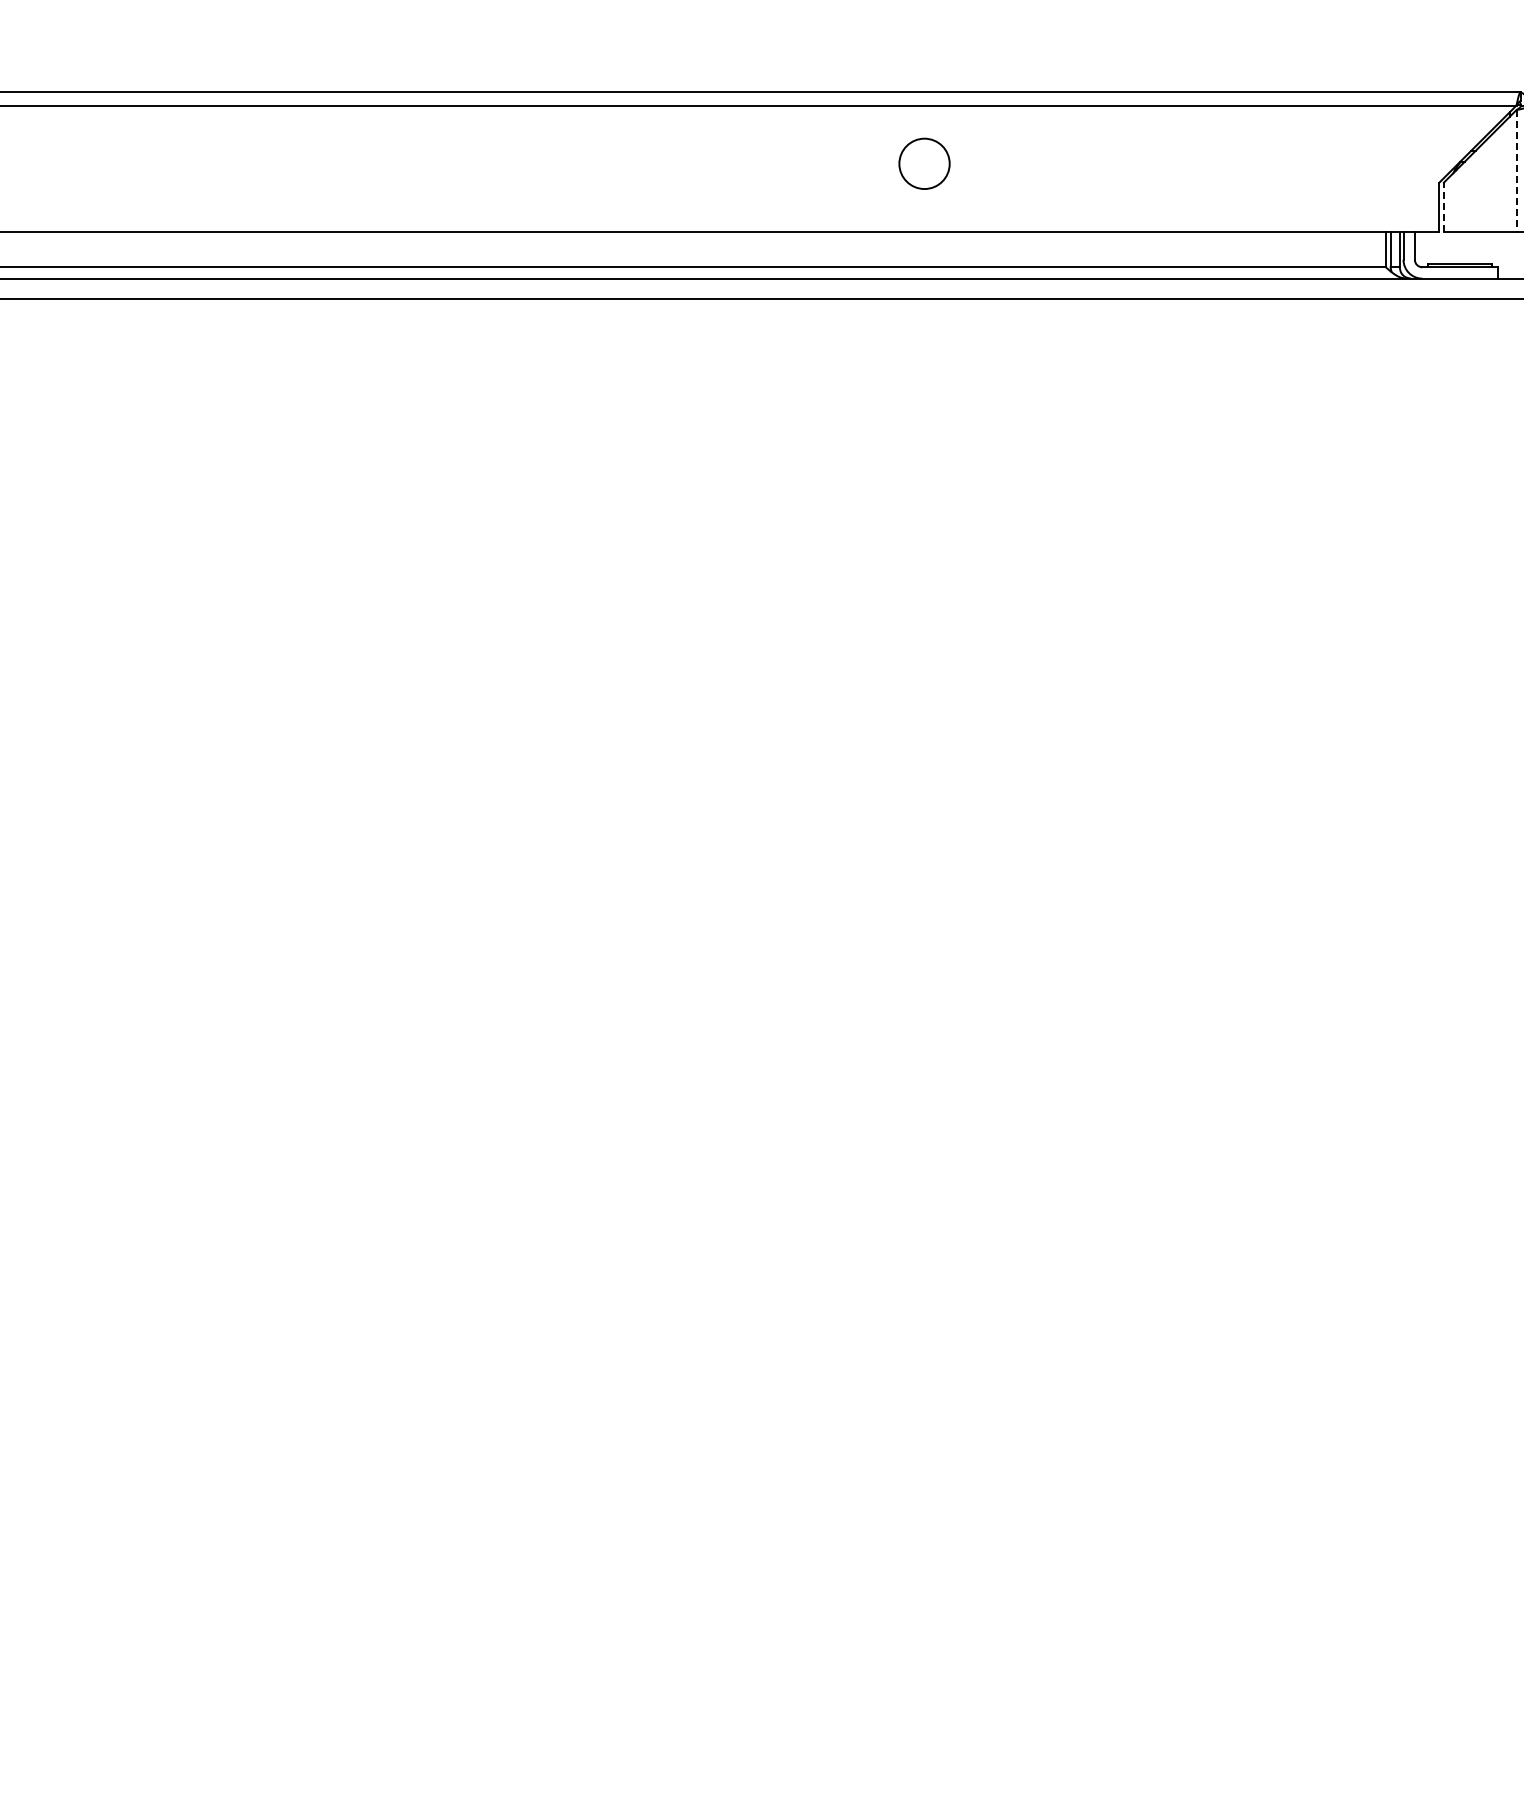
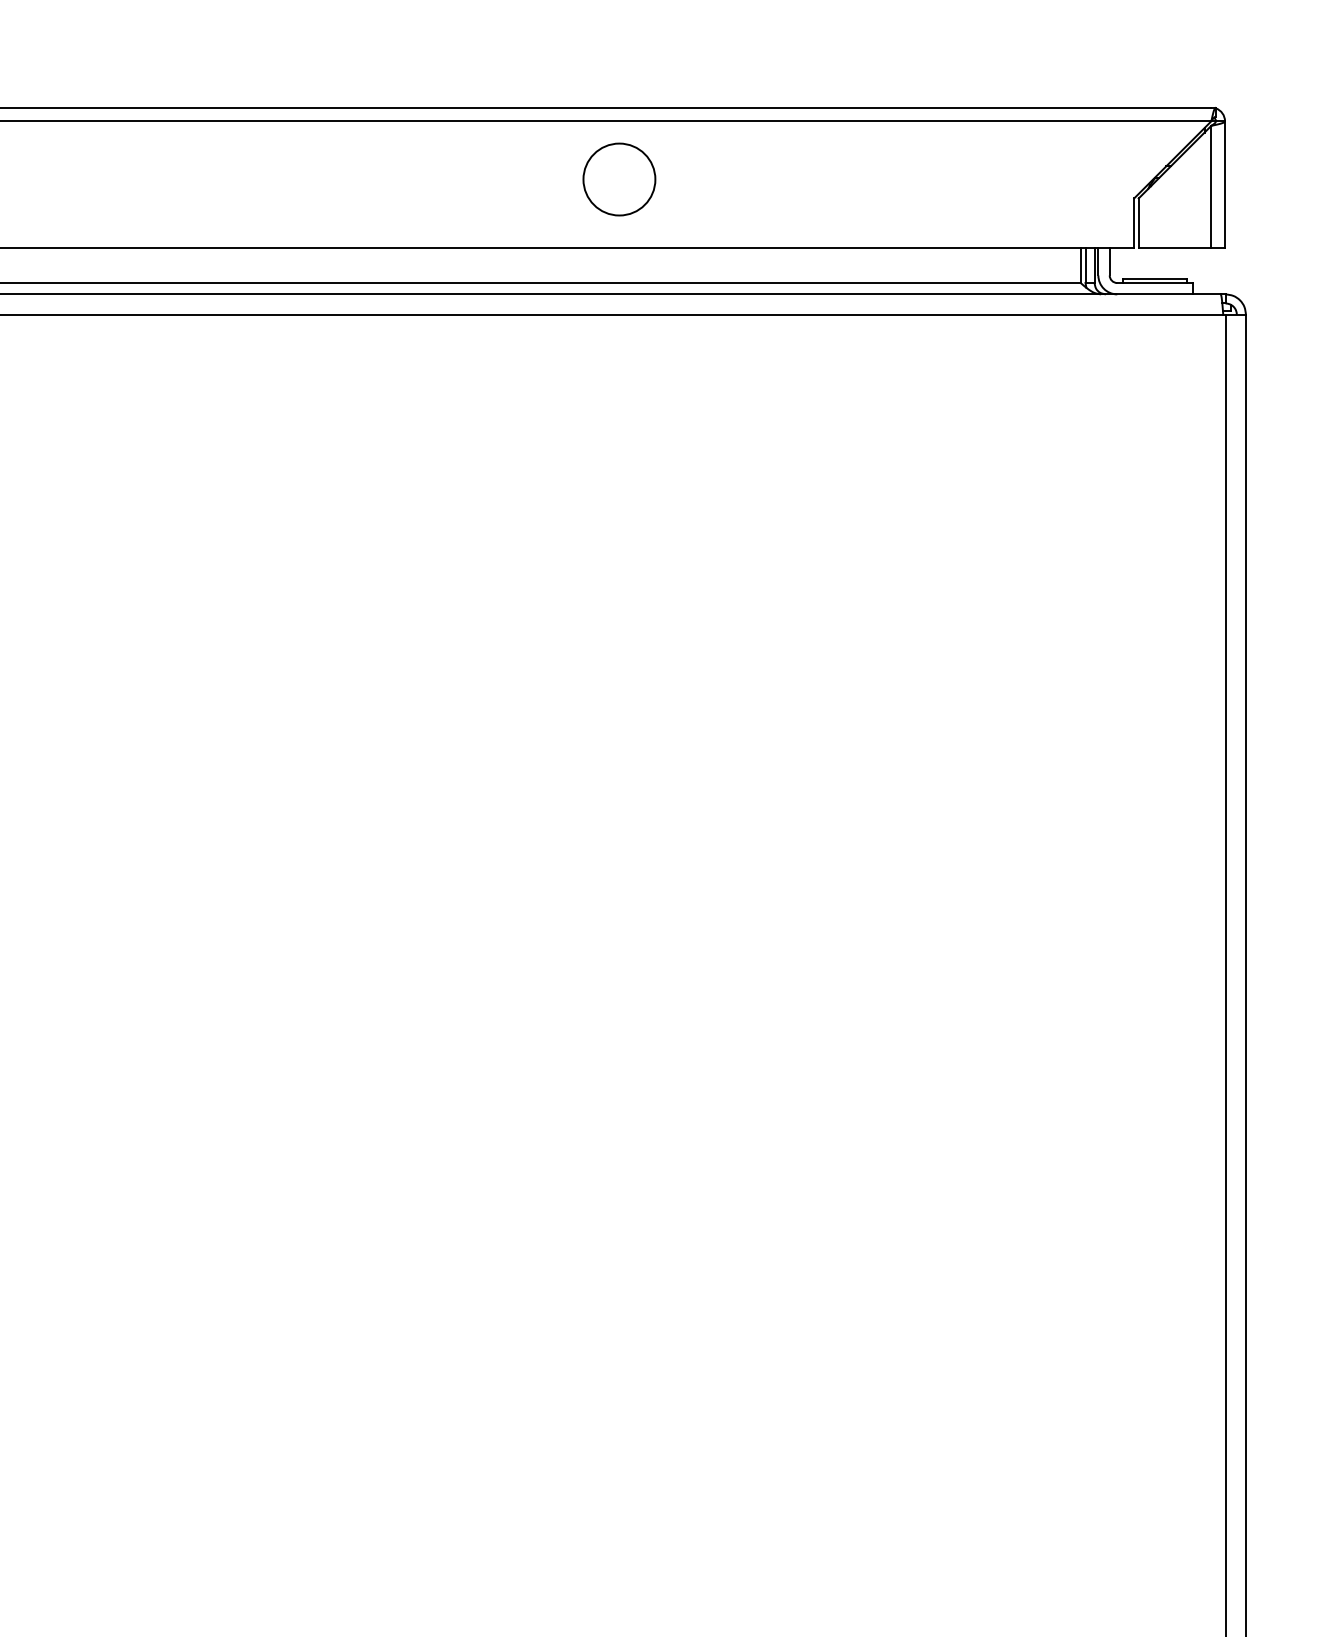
circle: (924, 163) -> (619, 179), size x1.43
line: (1516, 171) -> (1211, 187), dashed -> solid
line: (1443, 207) -> (1138, 223), dashed -> solid

